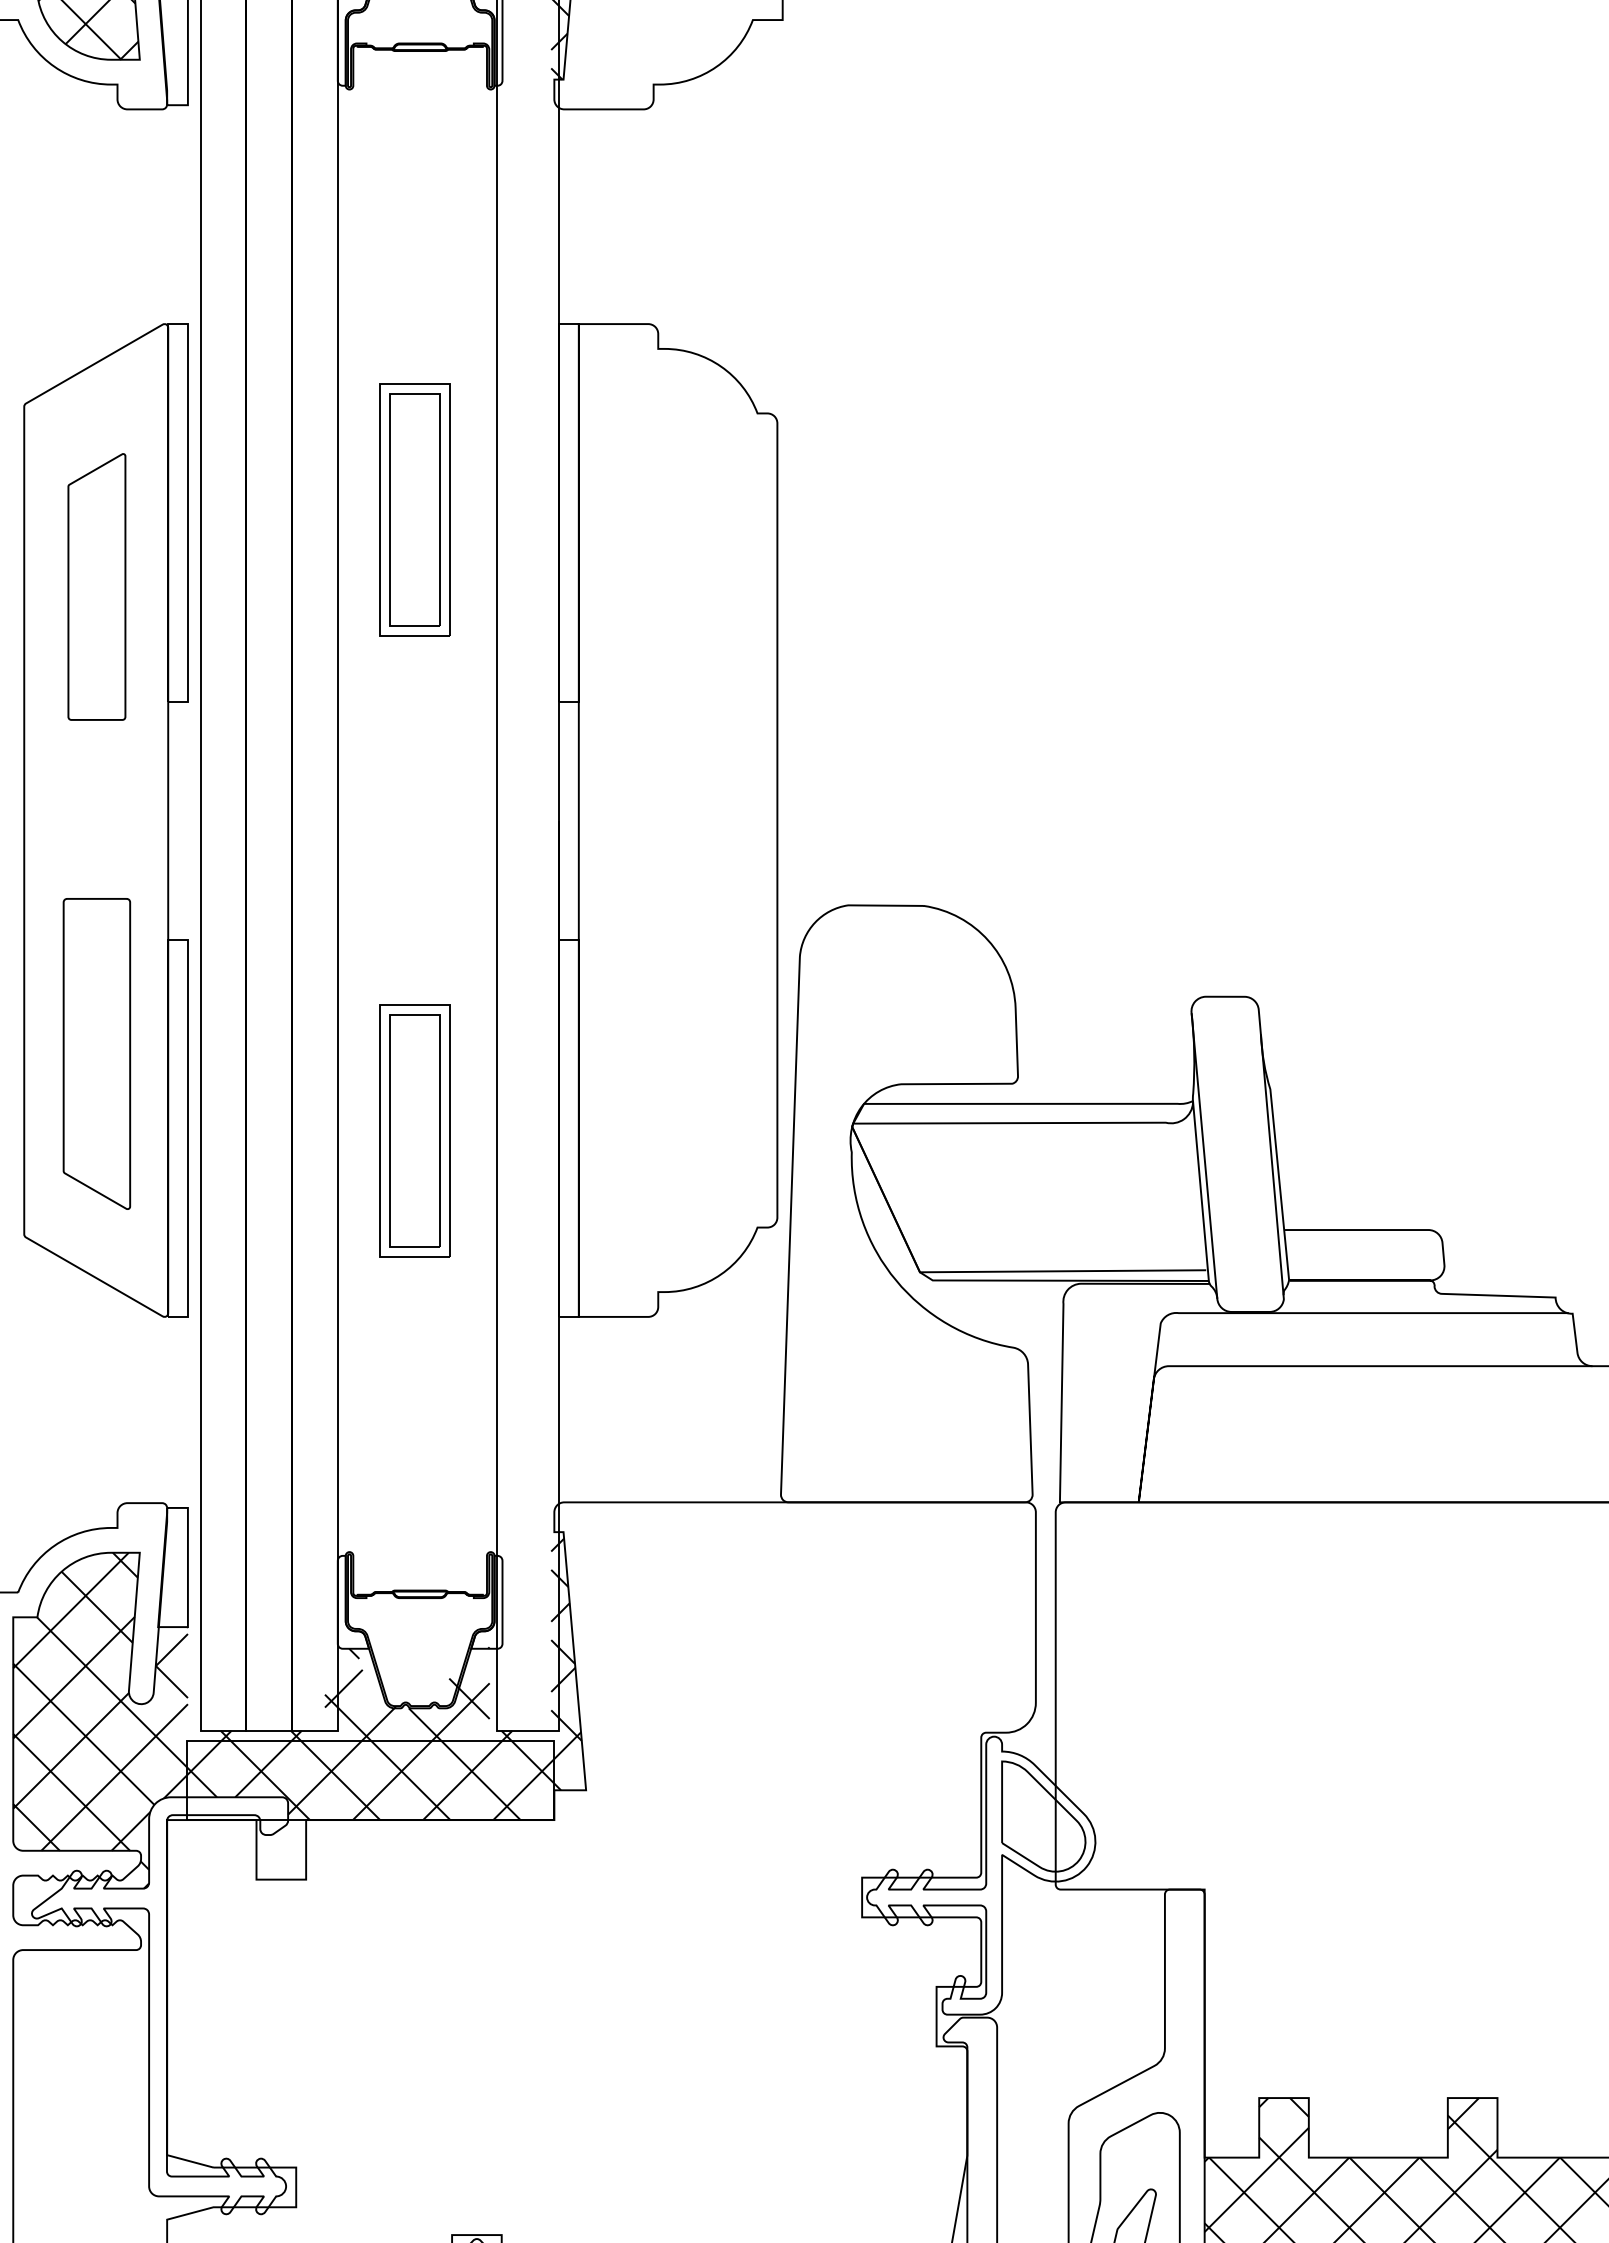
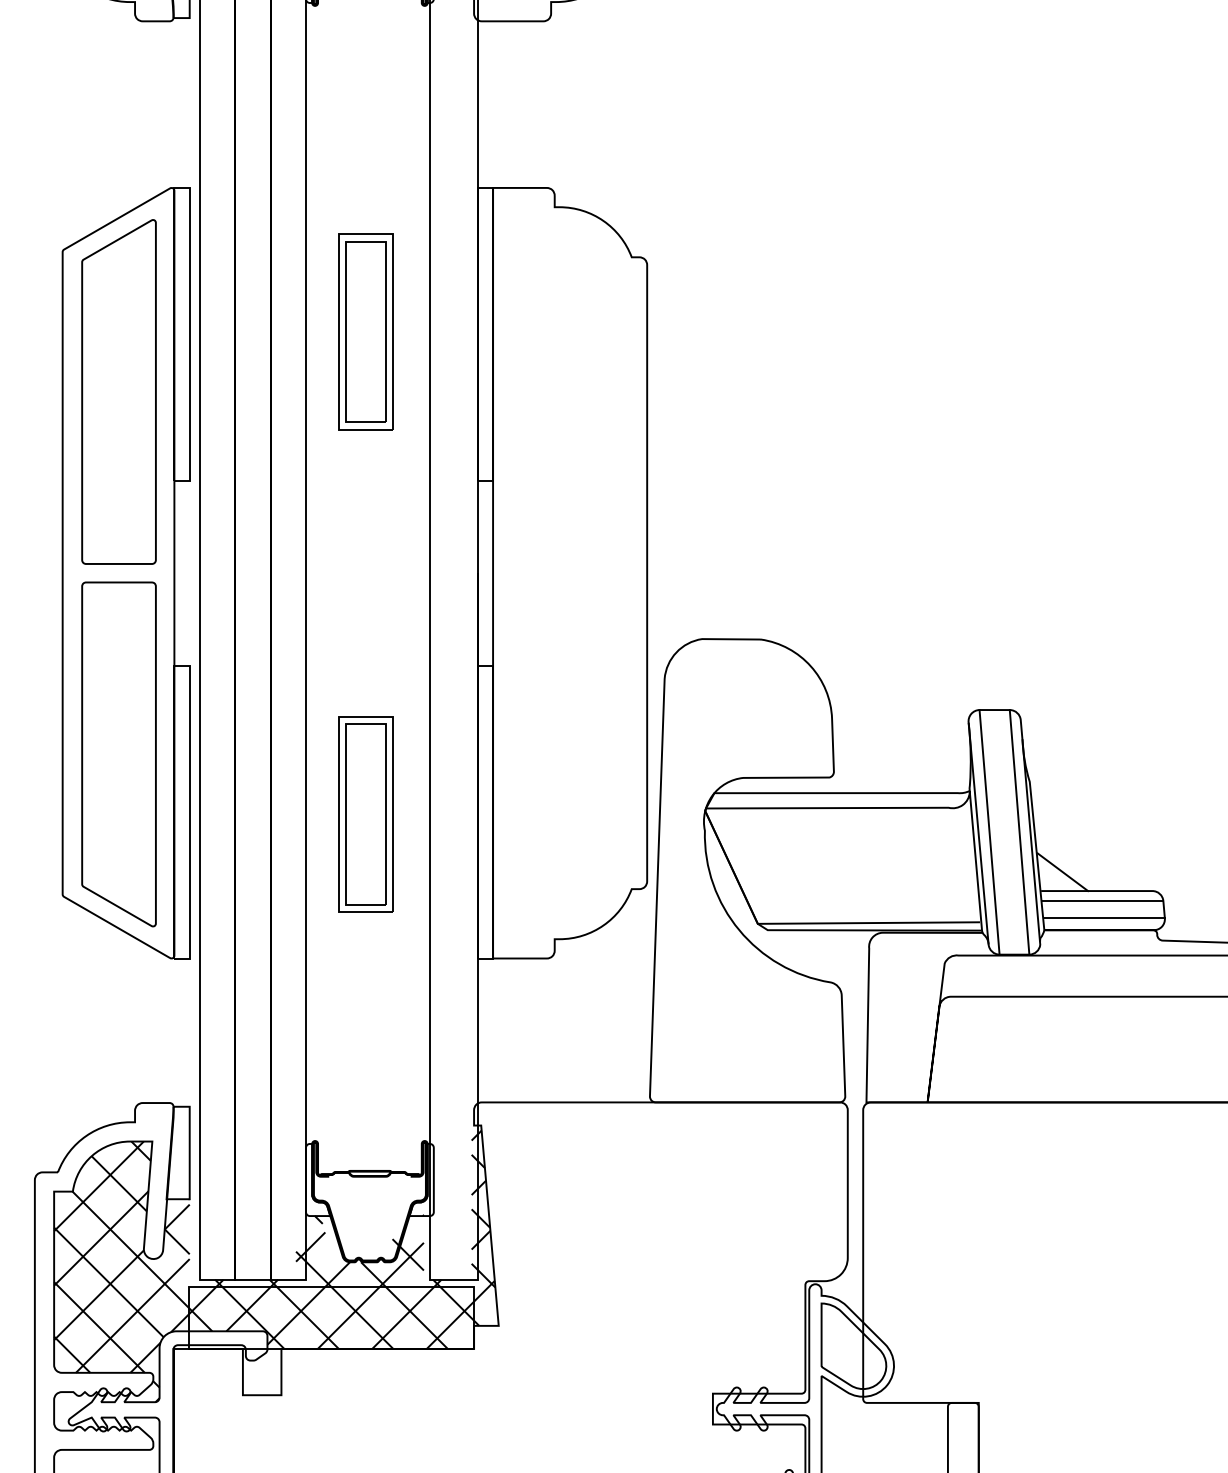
part: (96, 586) -> (118, 391), size x1.67
part: (96, 1053) -> (118, 754), size x1.43
line: (1218, 1153) -> (989, 831), added
line: (1256, 1153) -> (1019, 831), added
line: (1312, 1205) -> (1062, 872), added
line: (1364, 1242) -> (1102, 900), added
line: (1366, 1265) -> (1104, 918), added

